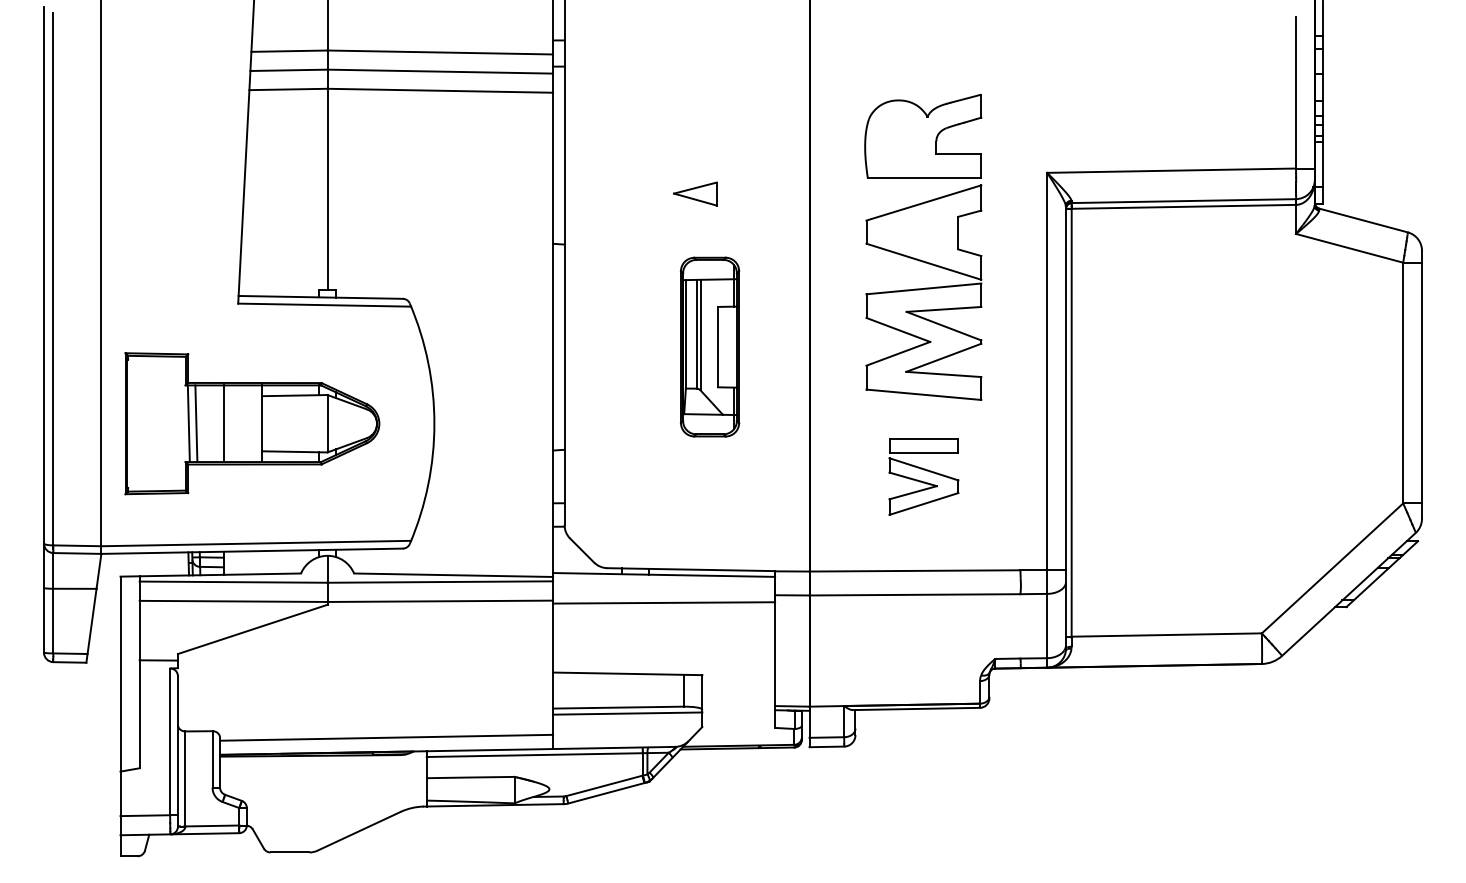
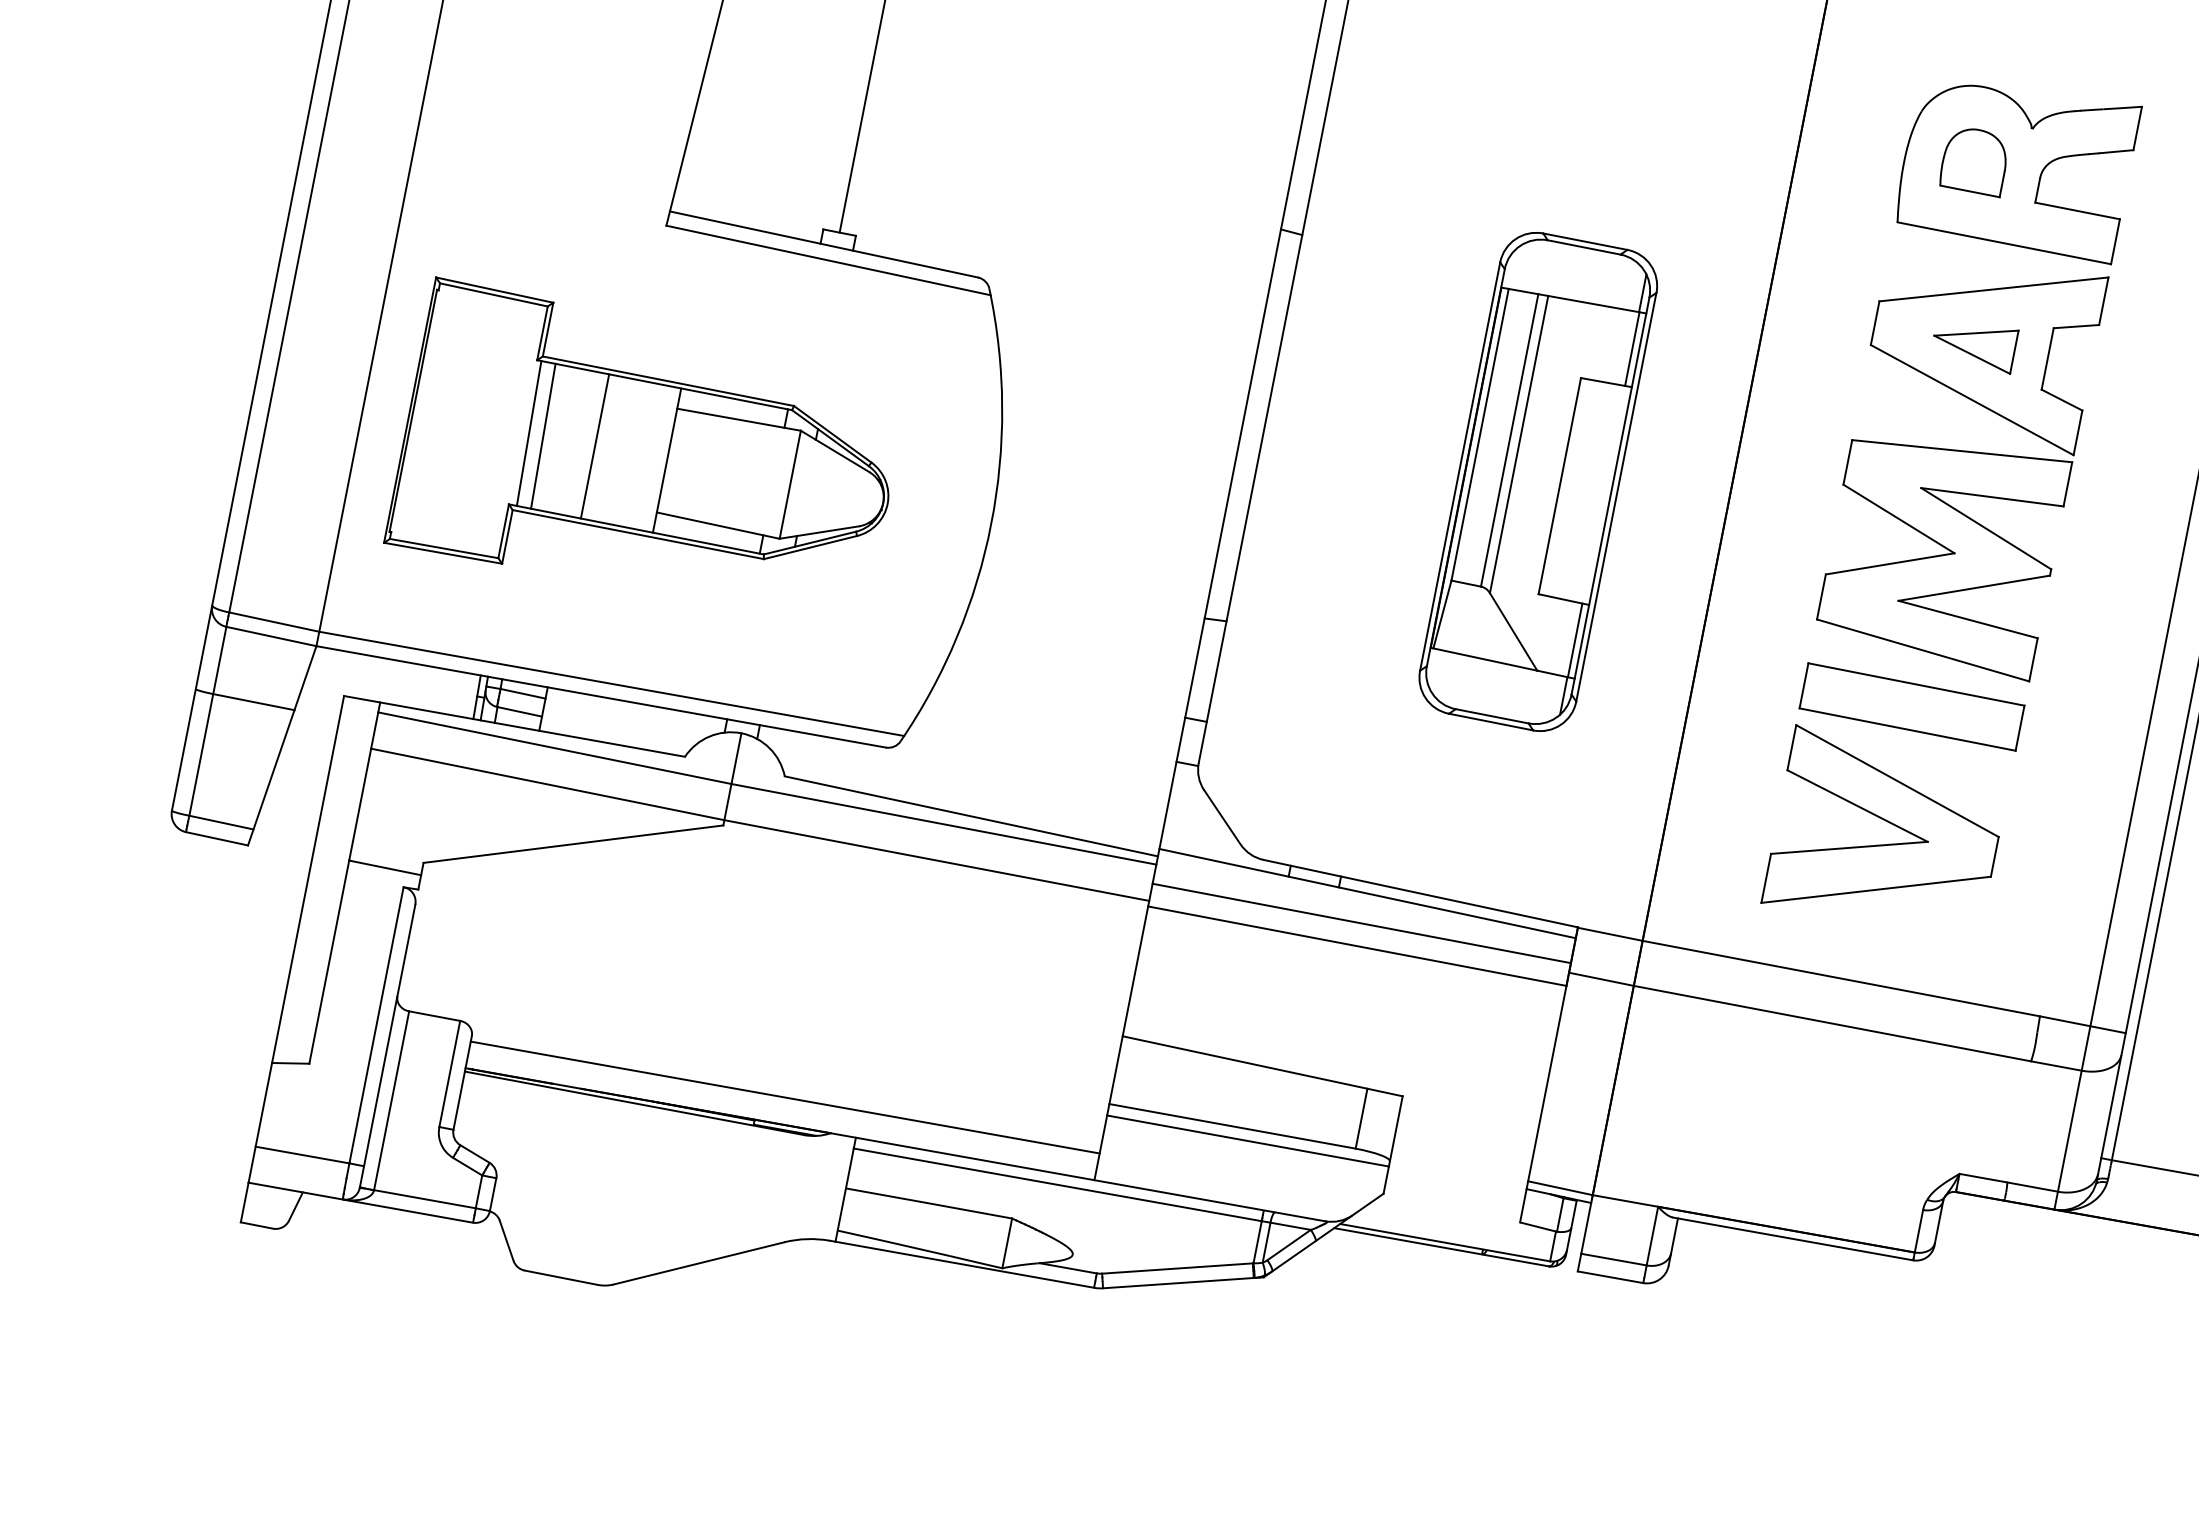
part: (901, 138) -> (1975, 159), added
part: (695, 193) -> (1974, 343), moved
part: (709, 346) -> (1537, 480), size x1.43
part: (923, 476) -> (1892, 804), size x1.67
line: (664, 590) -> (1362, 922), added

